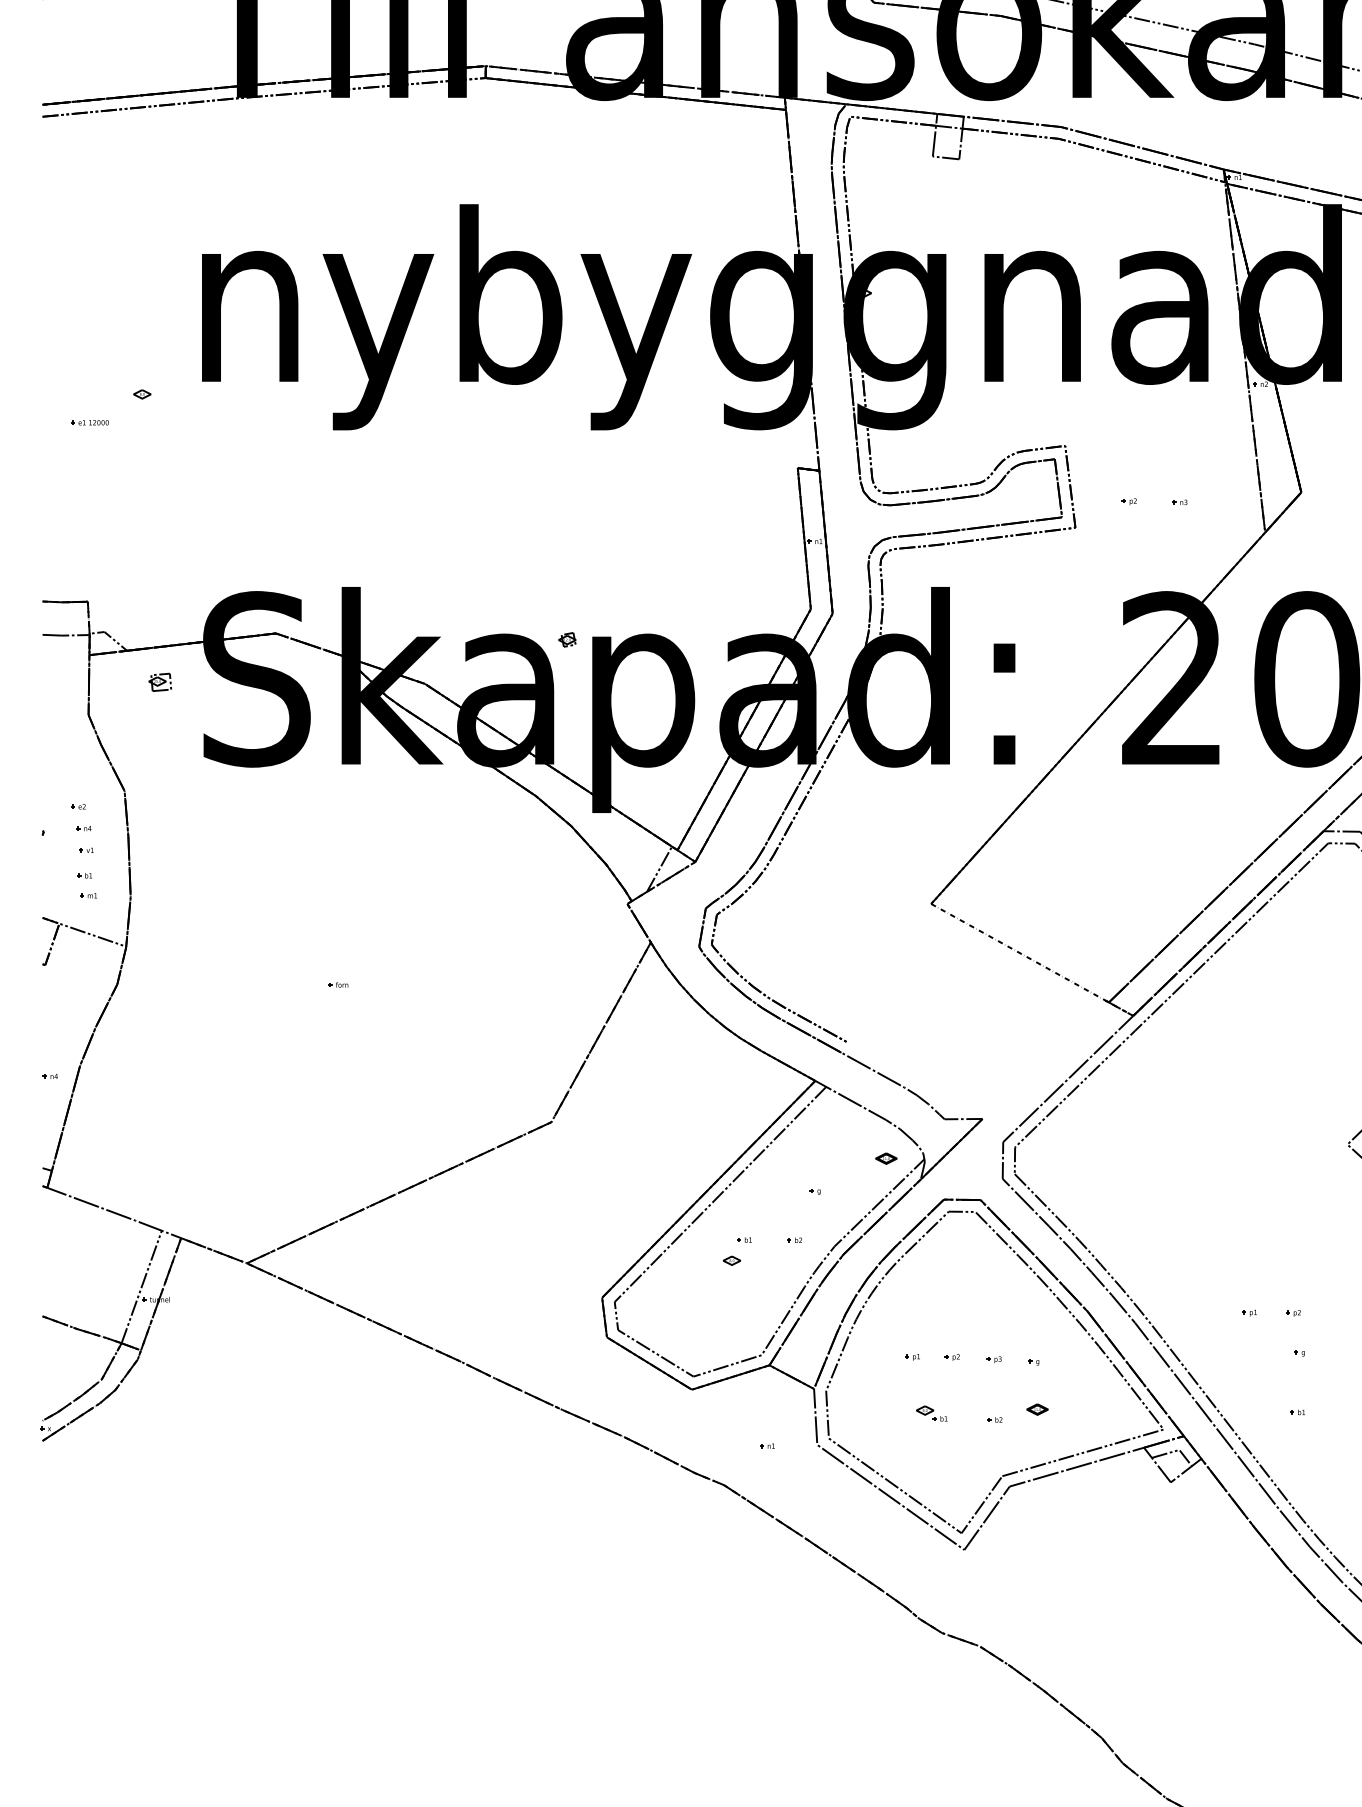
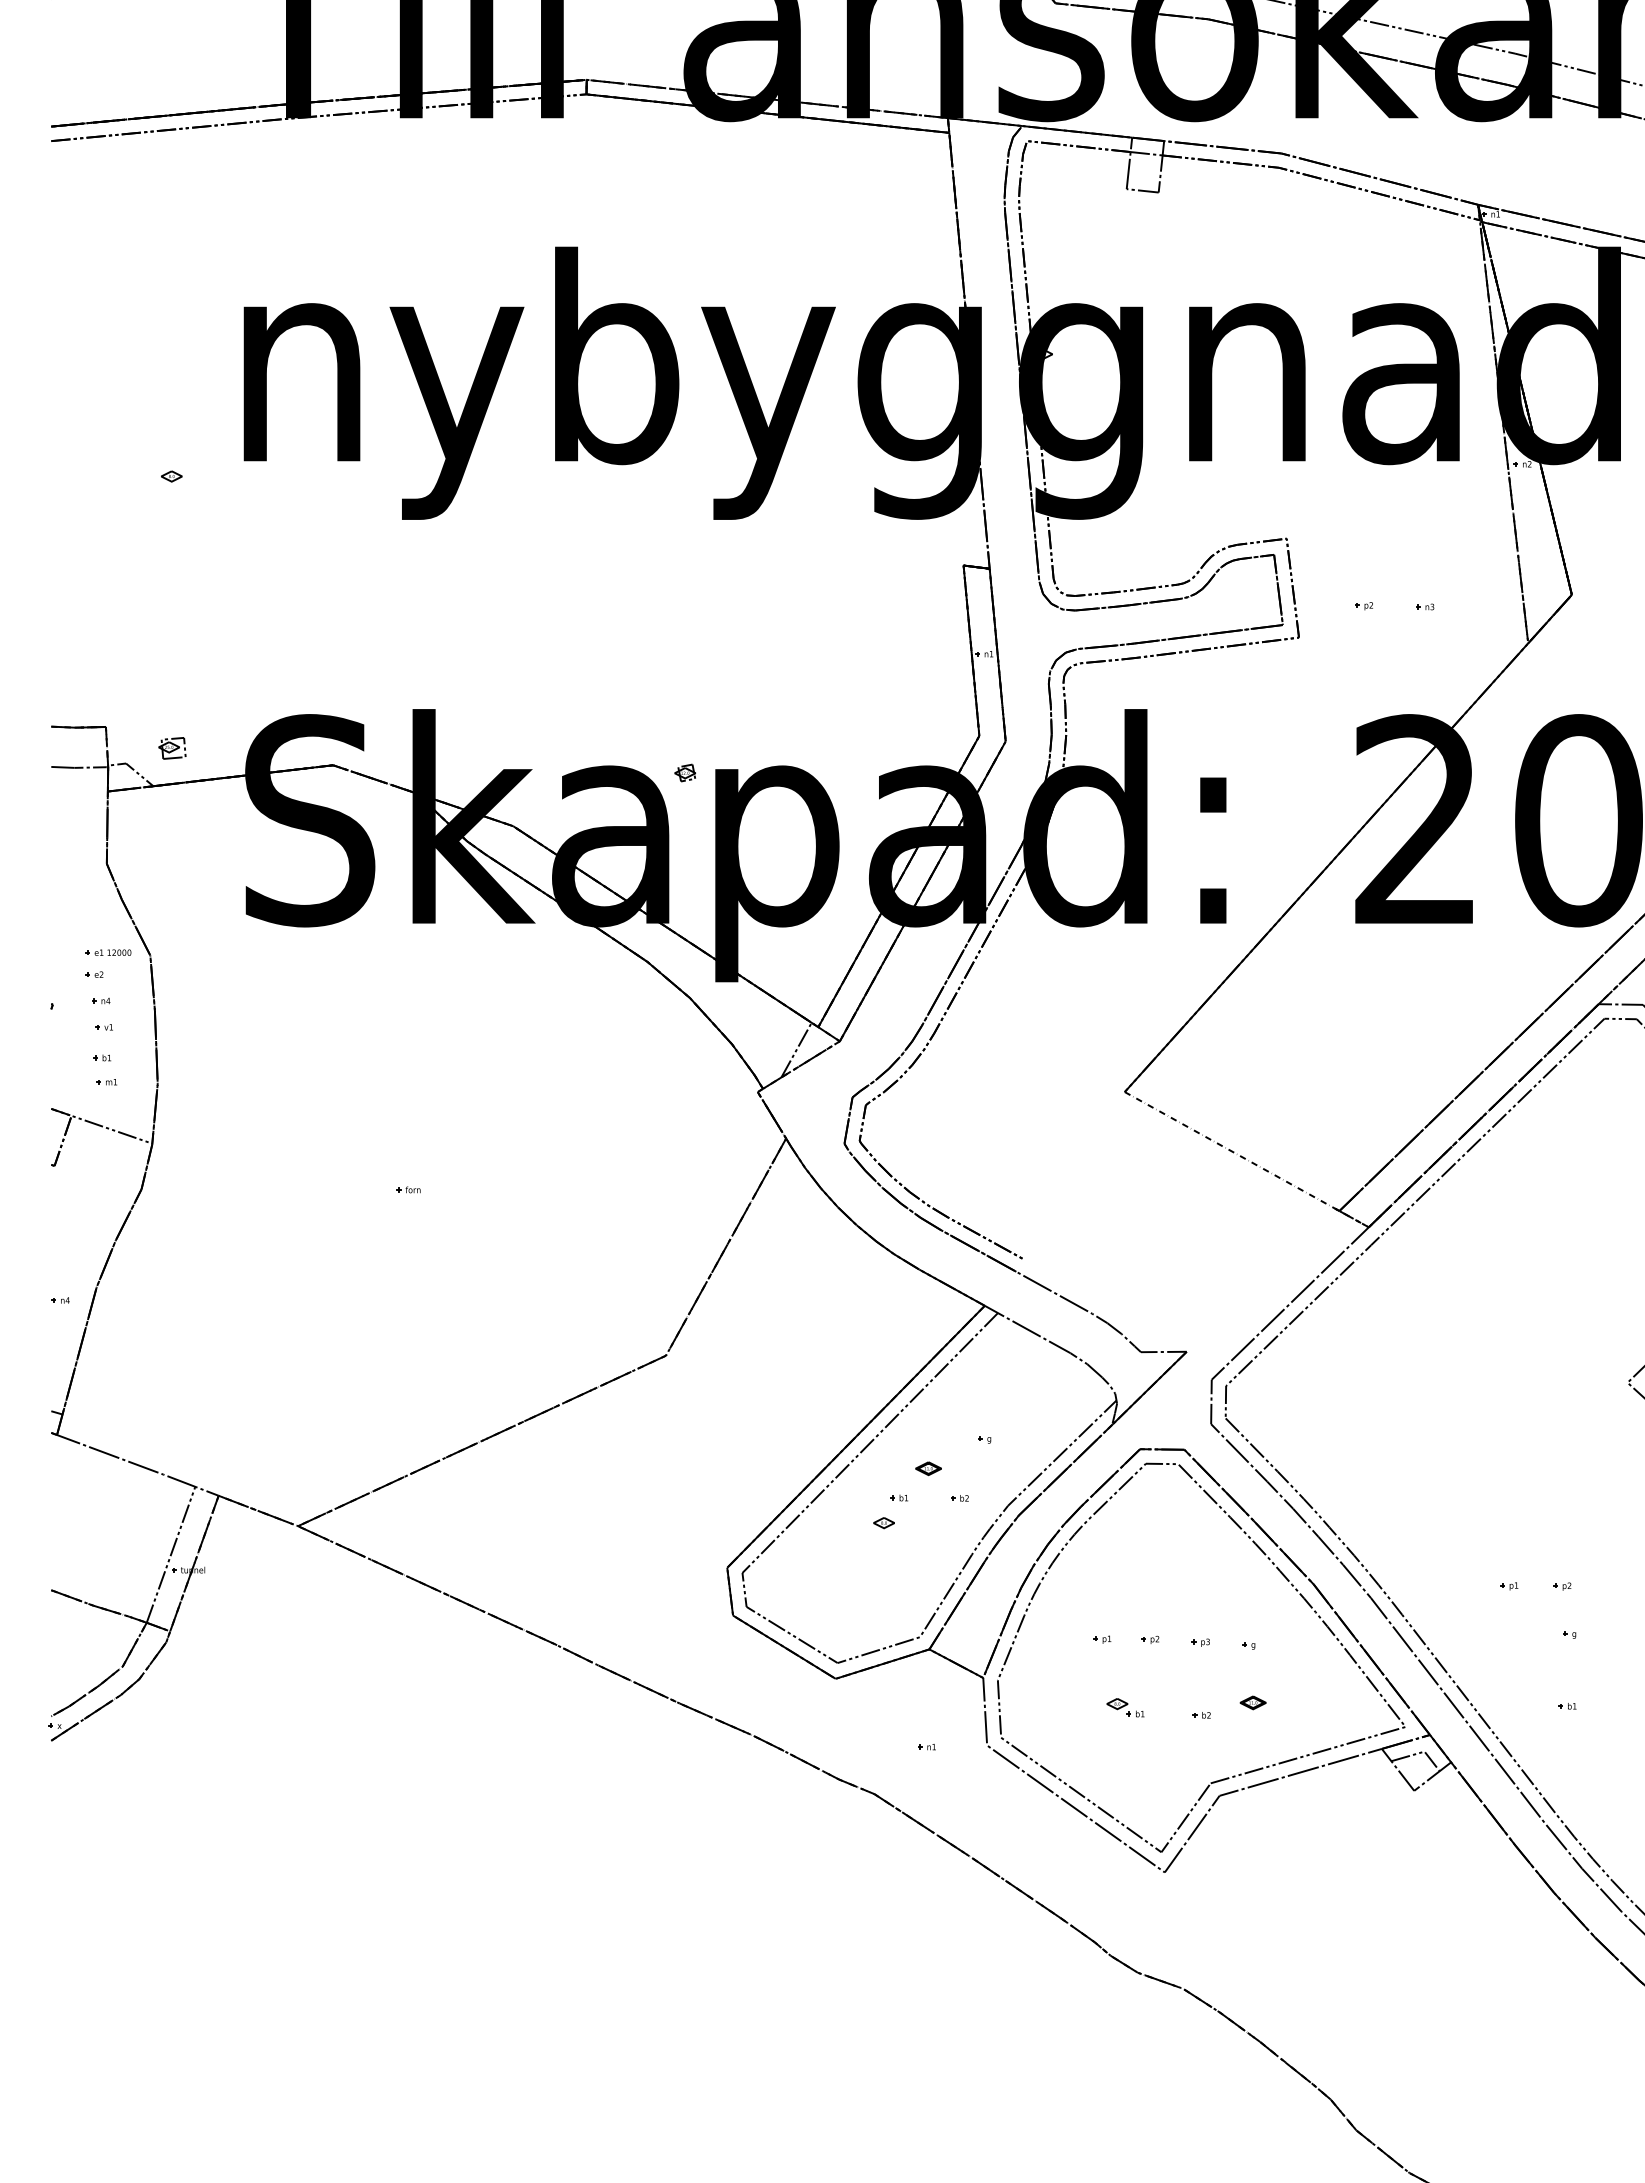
part: (89, 422) -> (108, 952), moved
part: (160, 682) -> (172, 748), moved
part: (886, 1158) -> (928, 1468), moved

